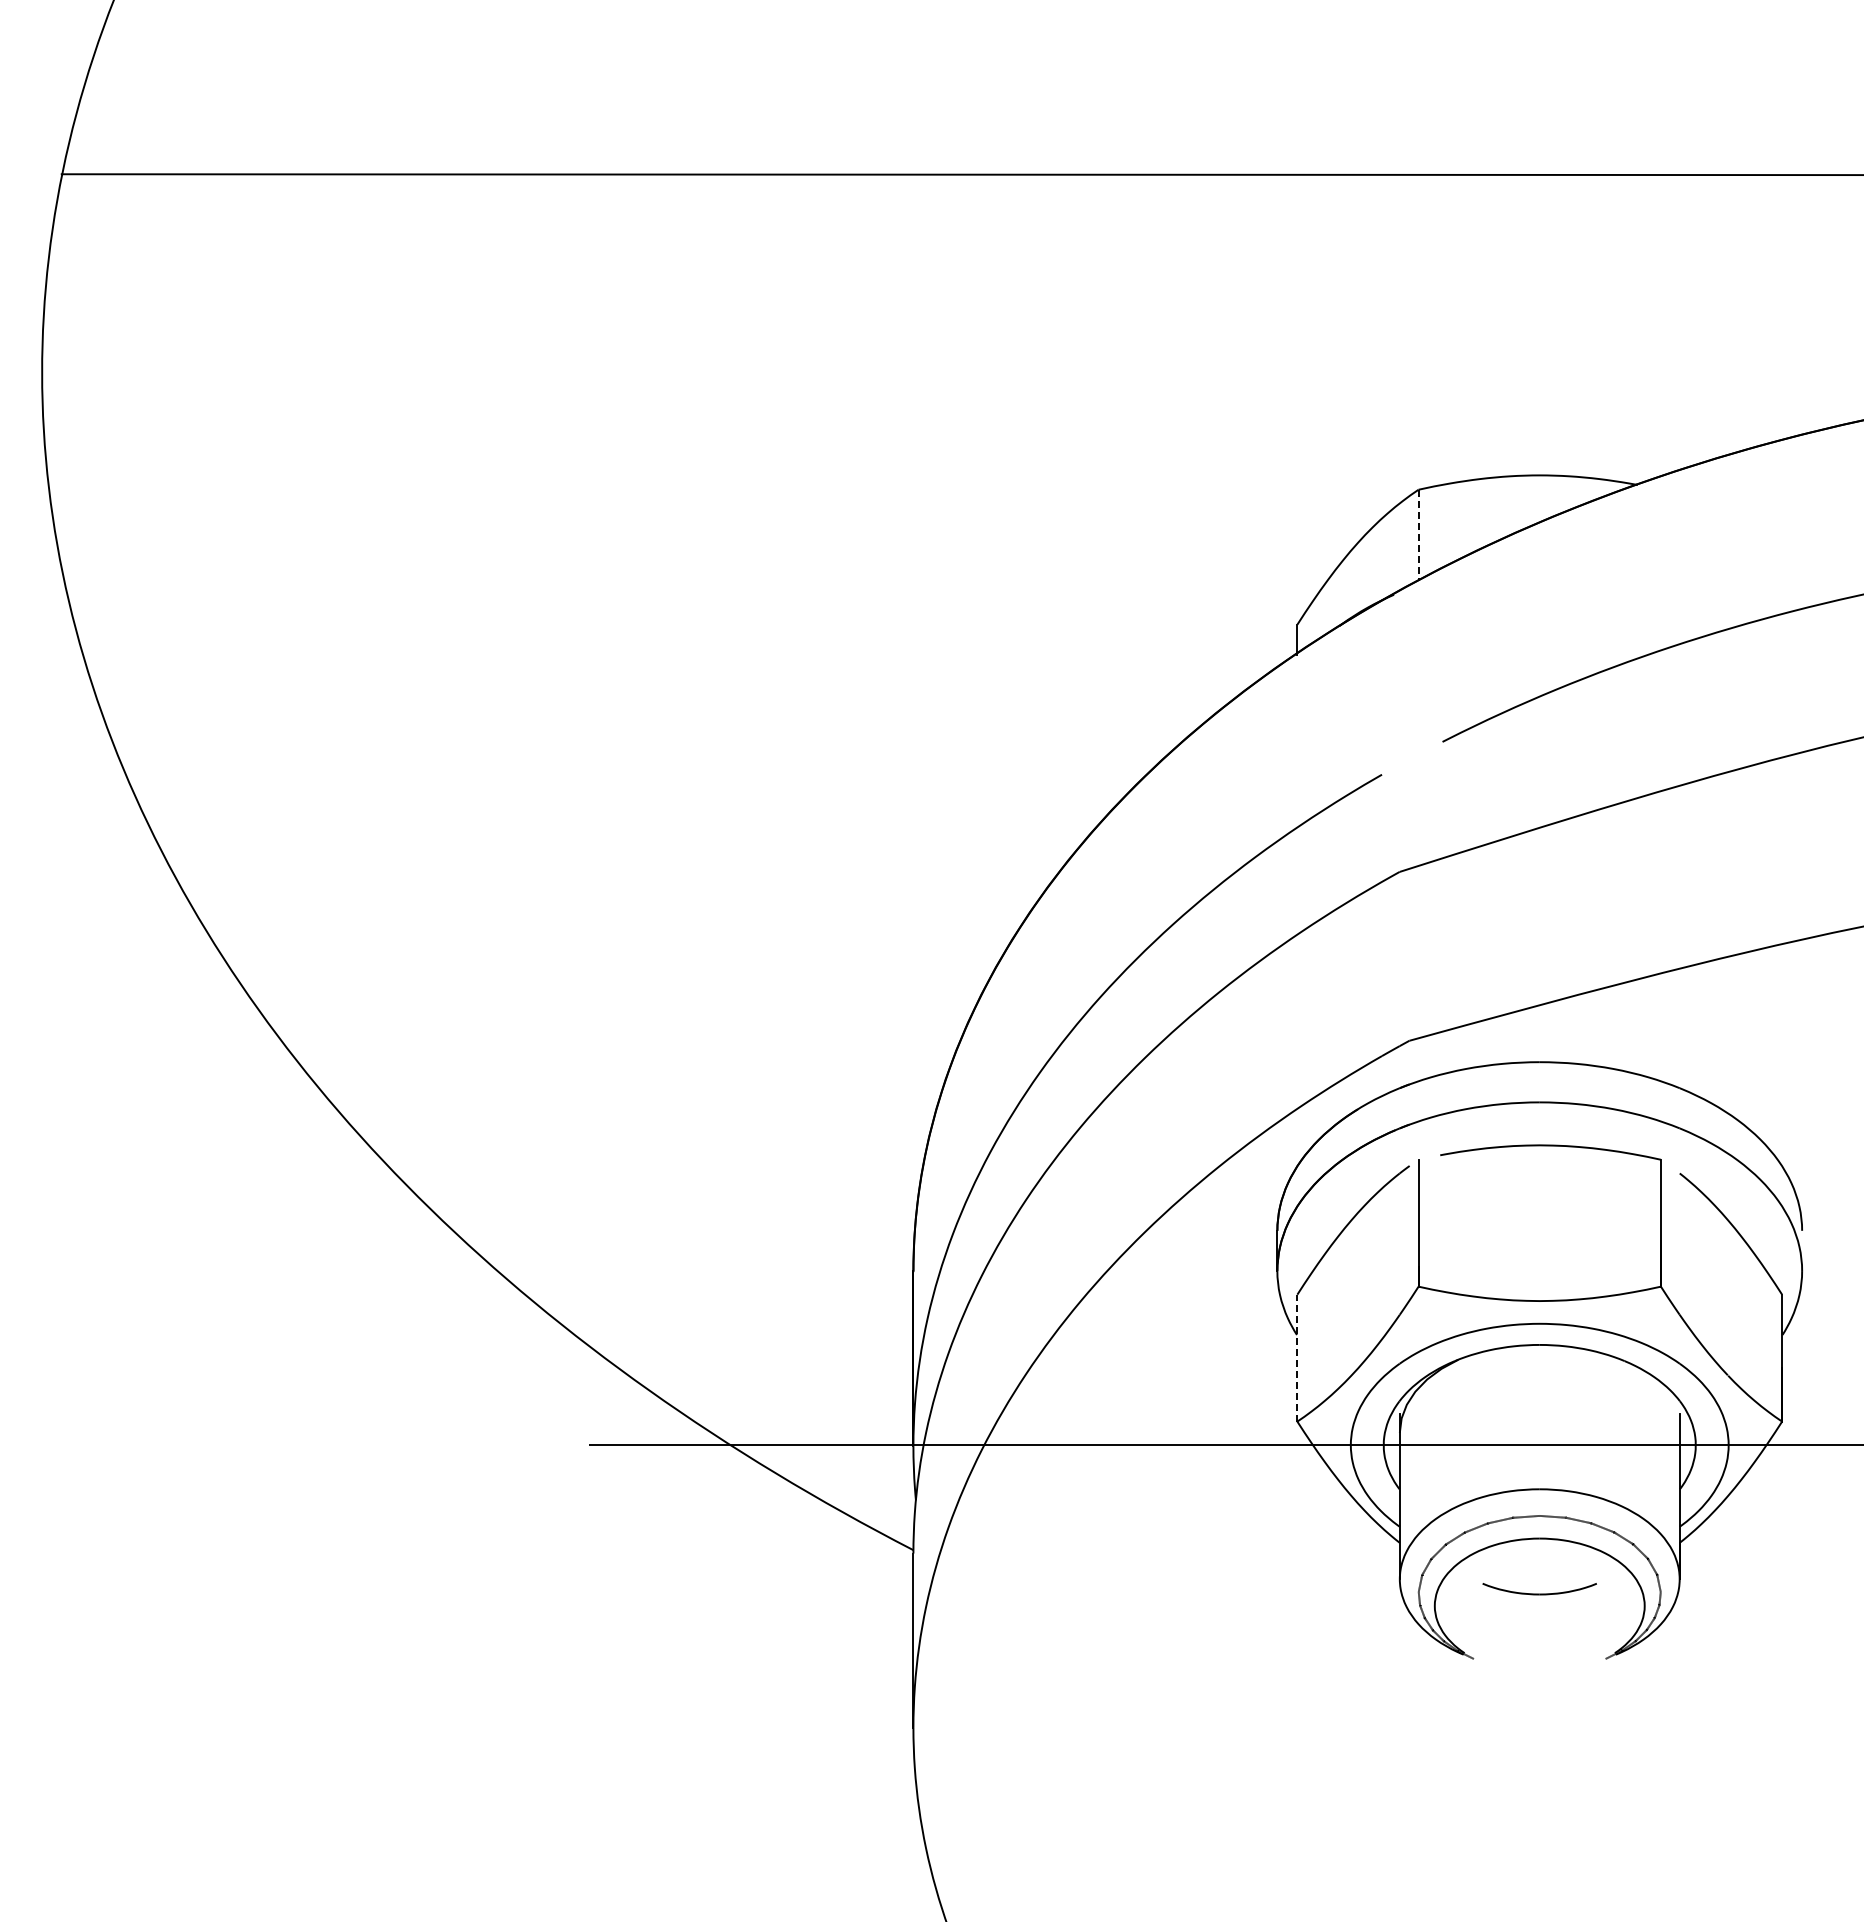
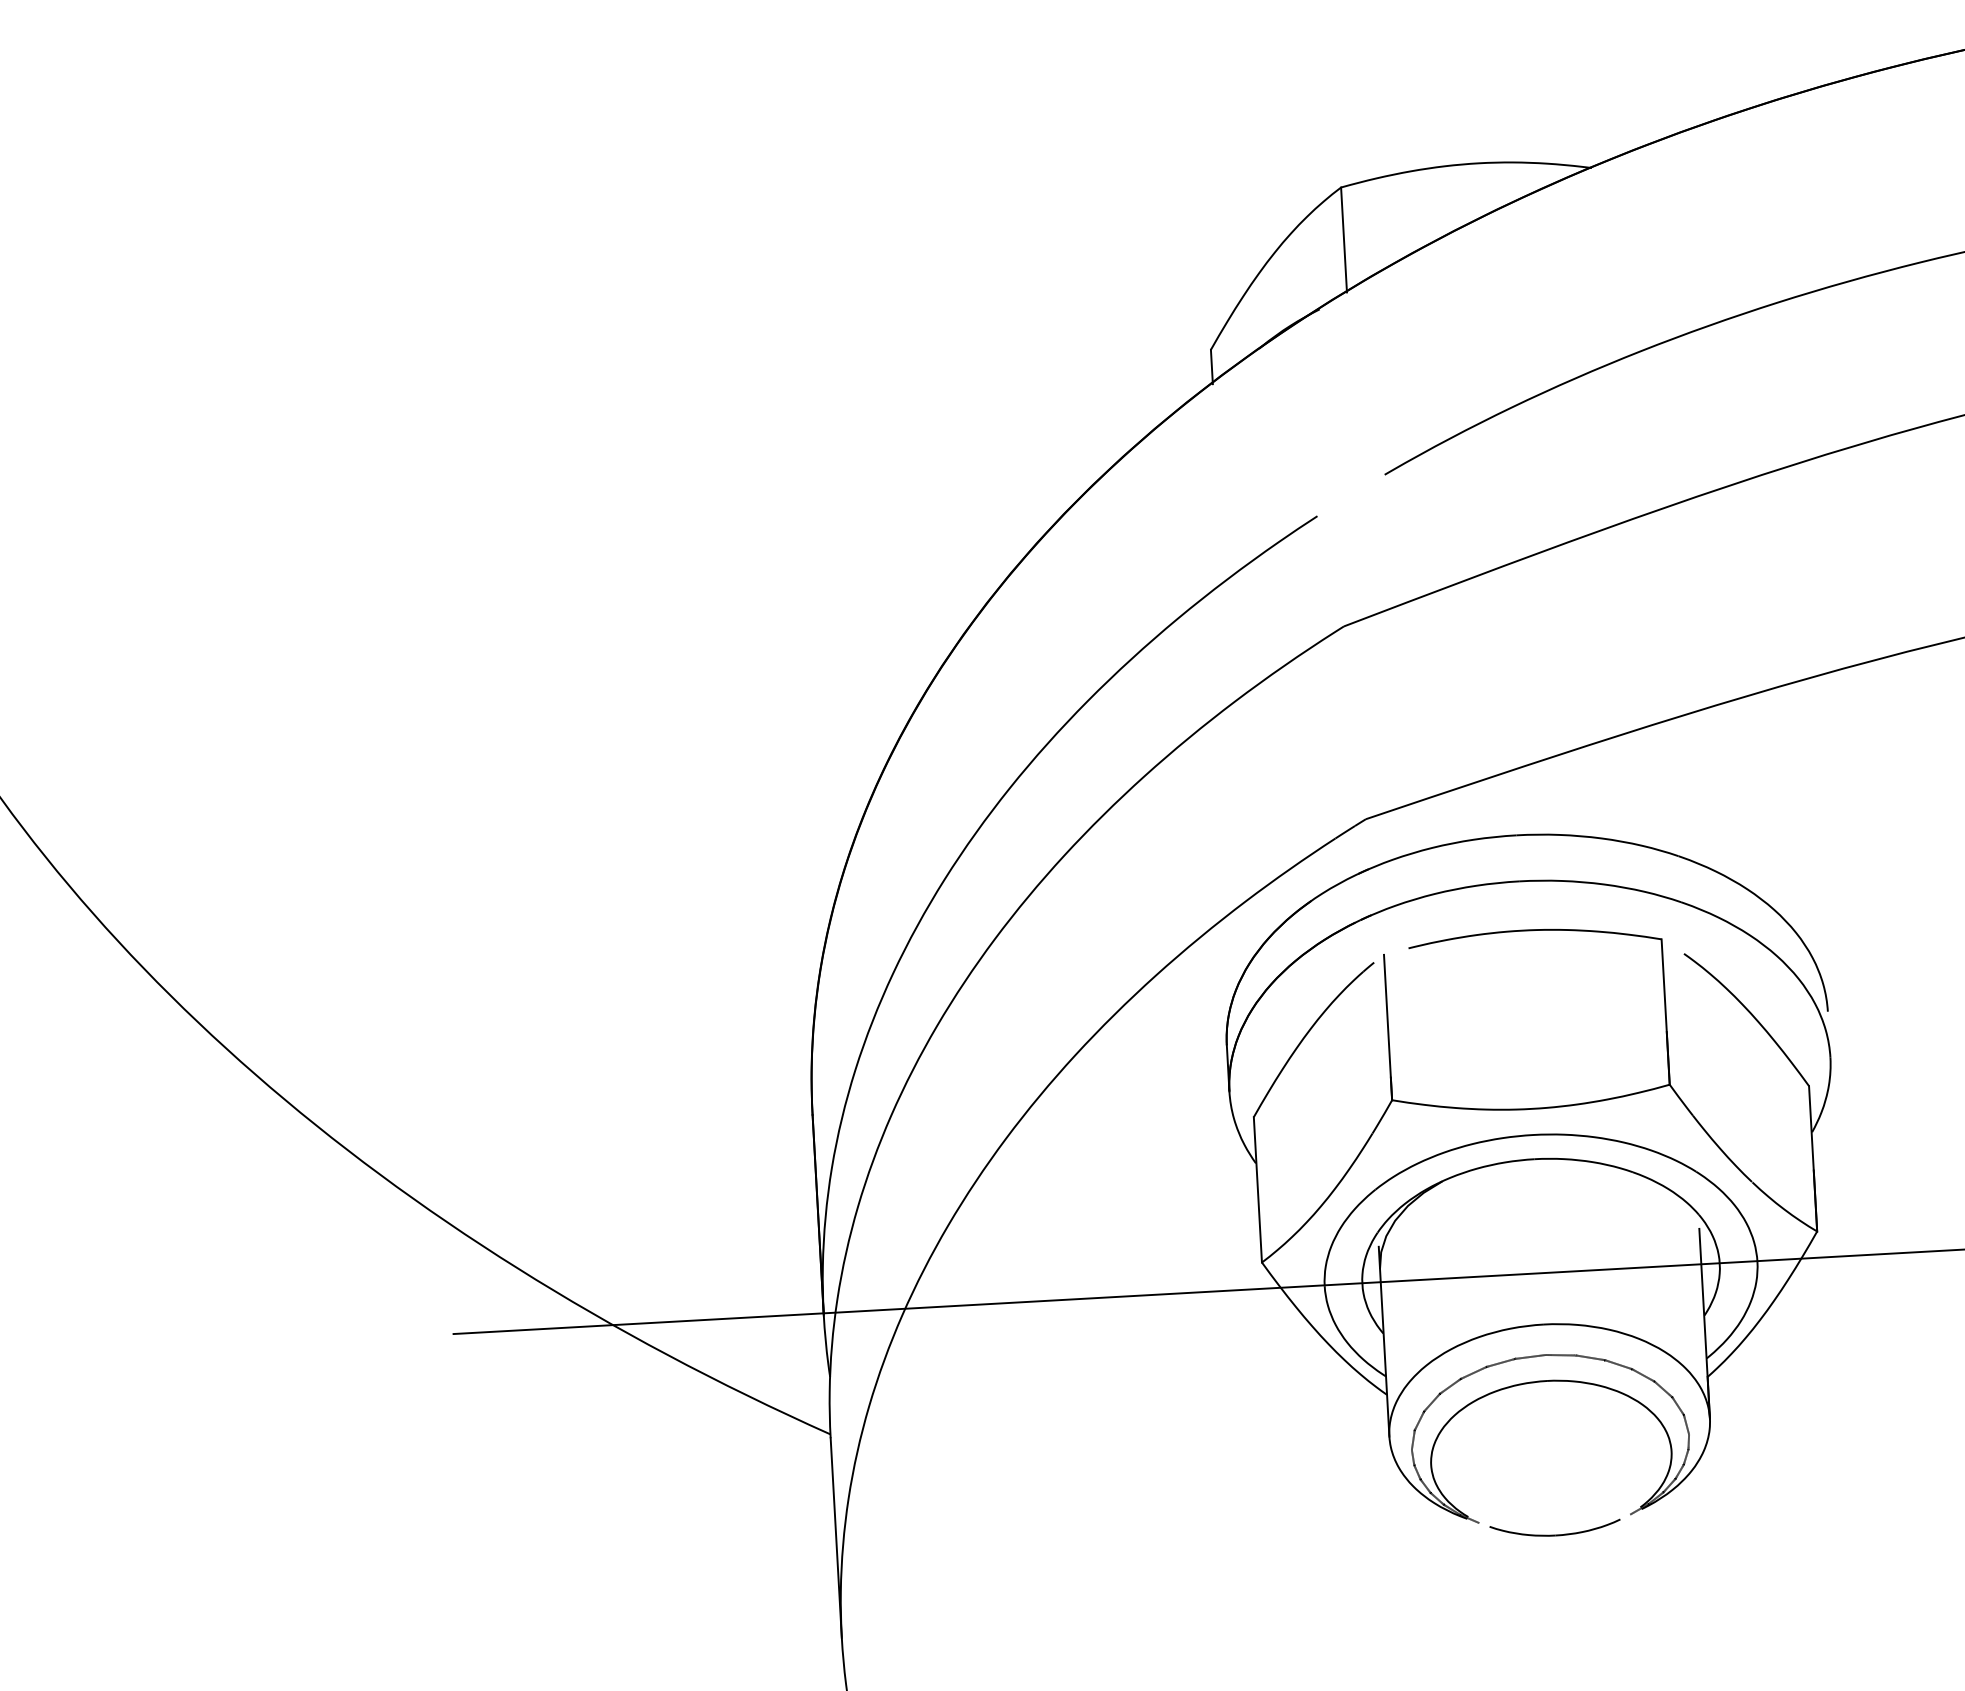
line: (1418, 535) -> (1343, 239), dashed -> solid
line: (1297, 1357) -> (1258, 1189), dashed -> solid
part: (1539, 1589) -> (1555, 1529), moved

